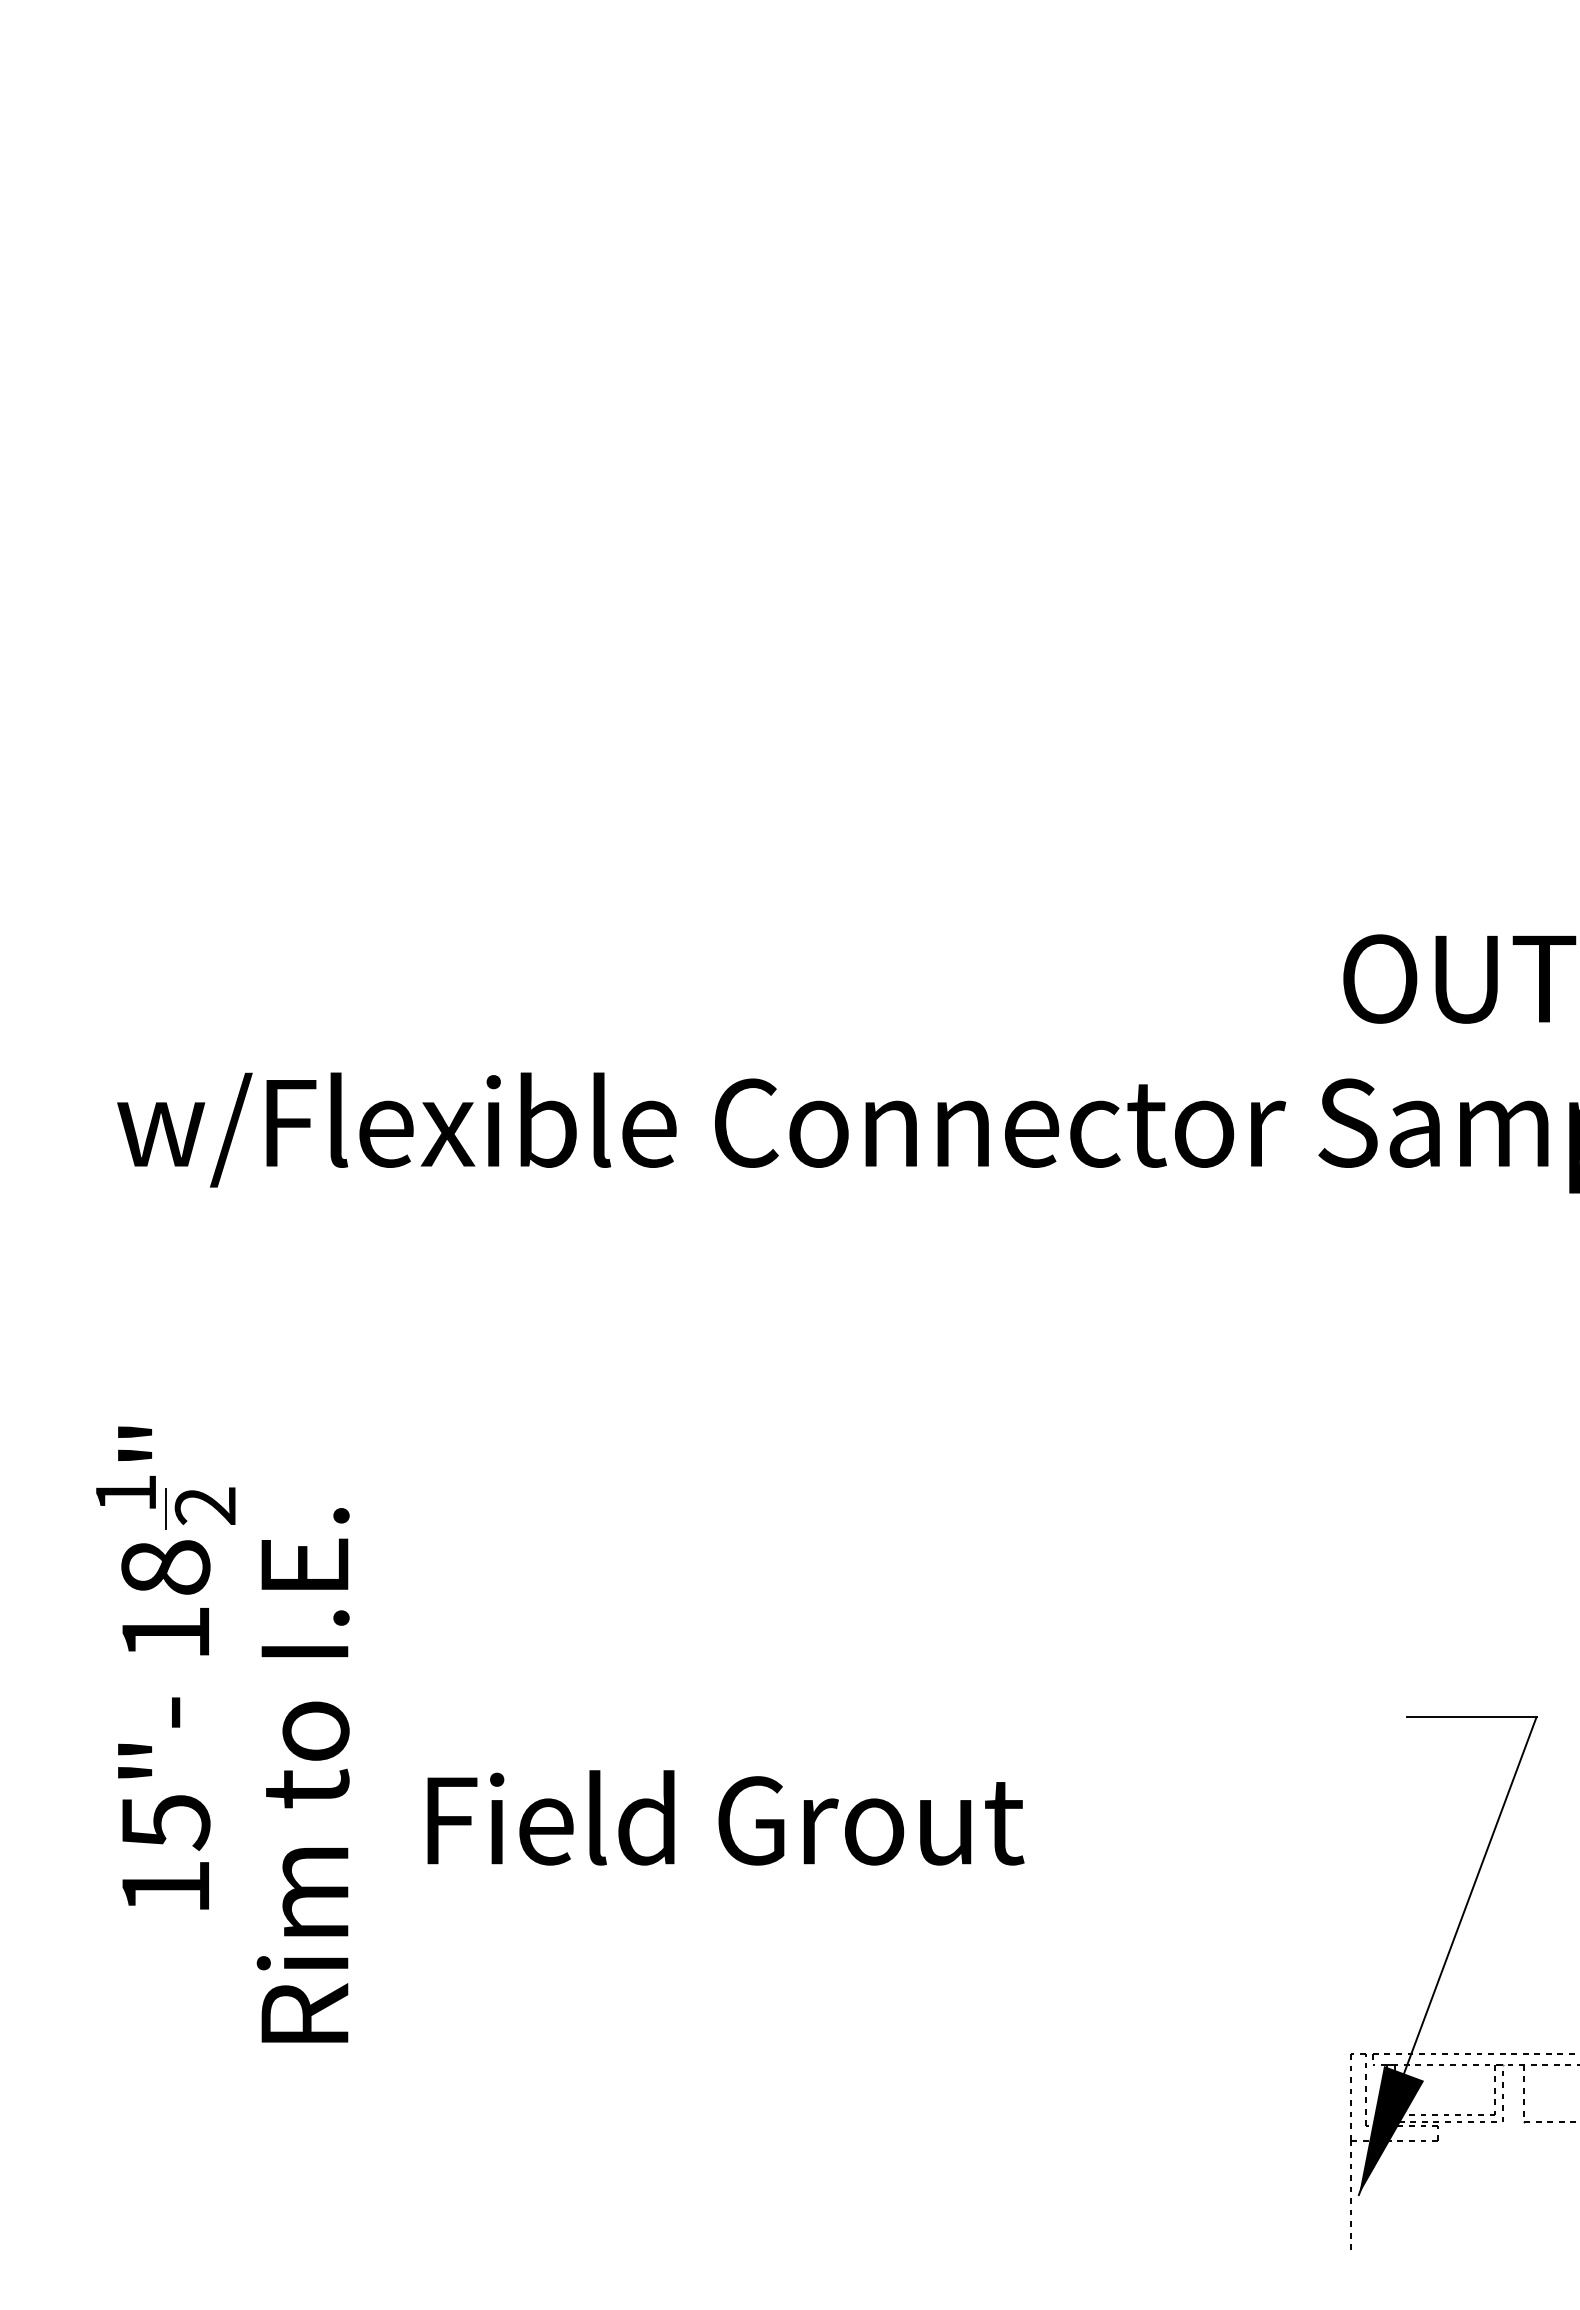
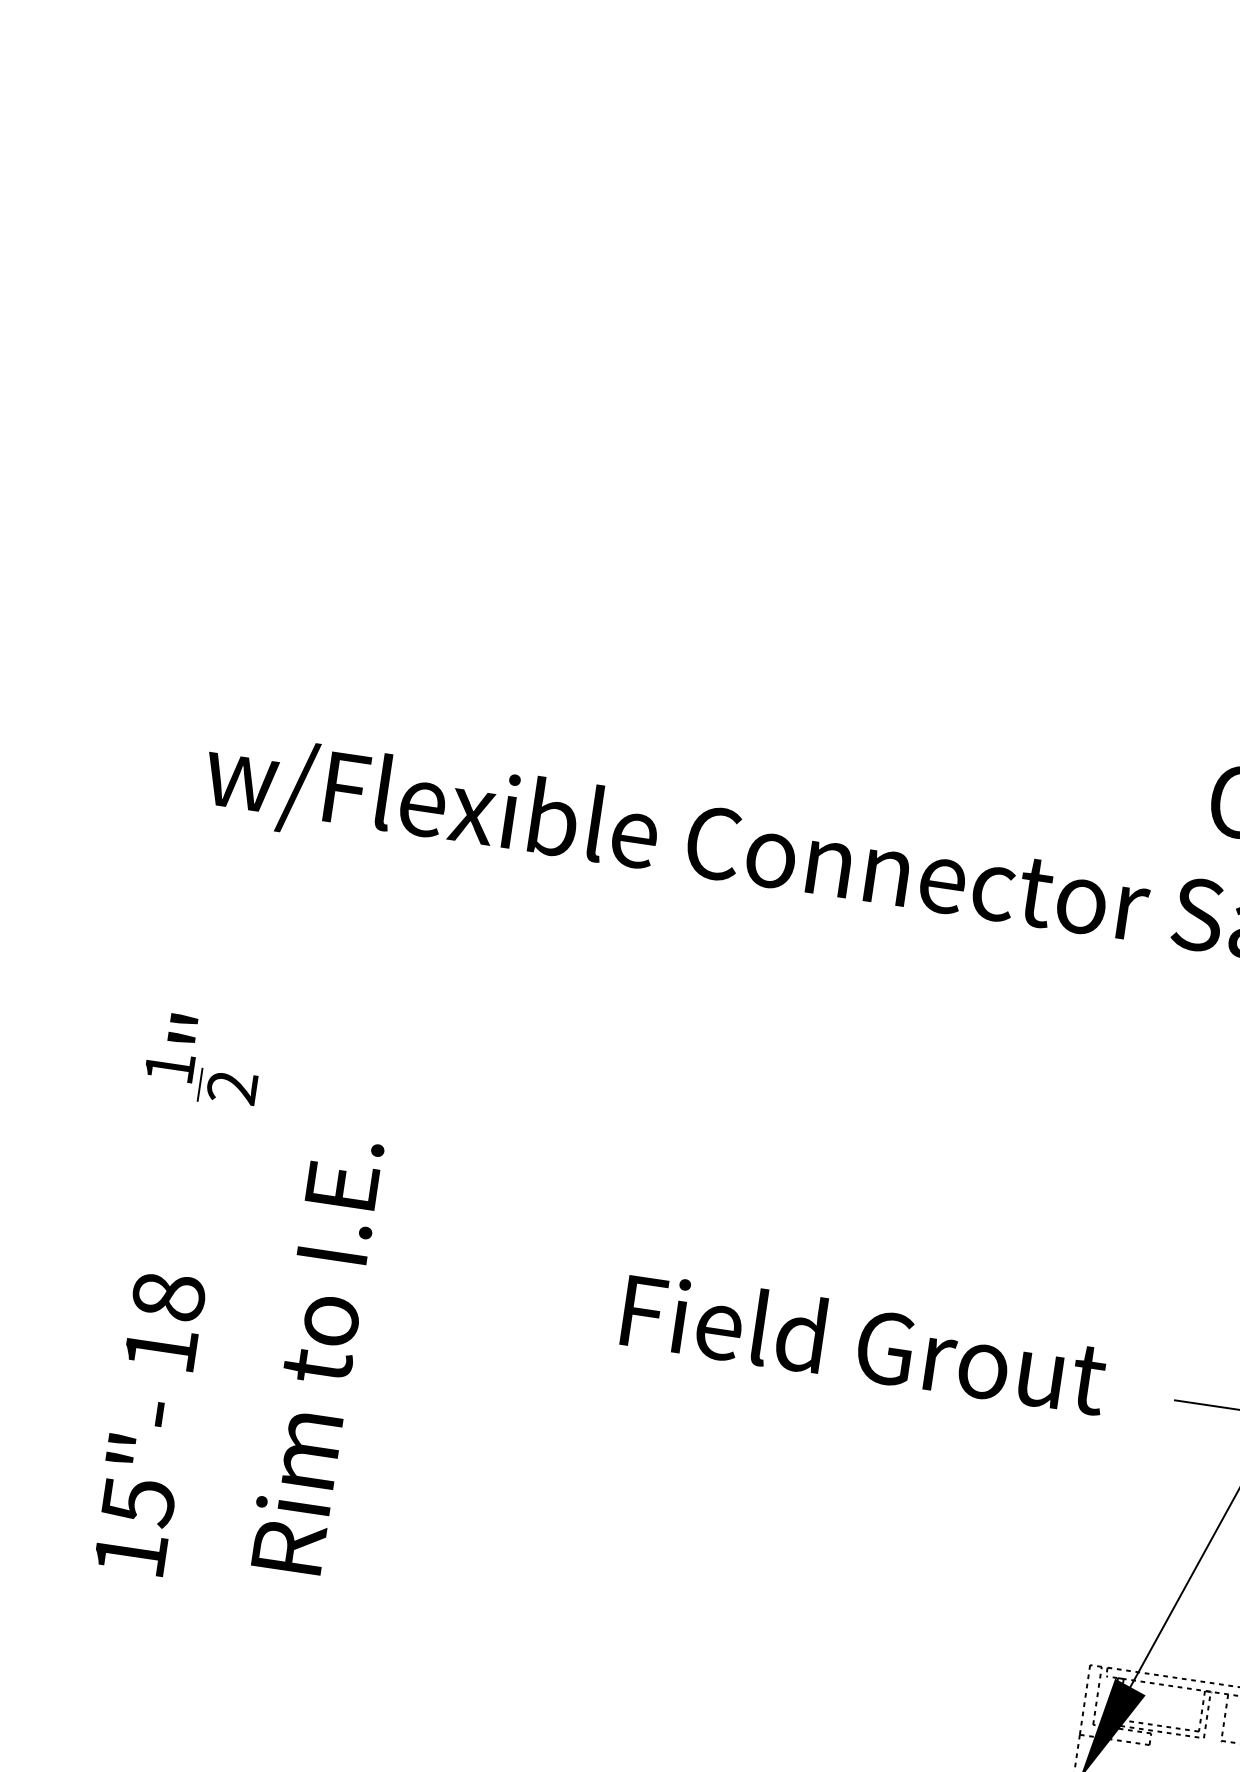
text: (164, 1724) -> (149, 1422), moved
text: (302, 1775) -> (315, 1355), moved
text: (725, 1817) -> (864, 1342), moved

